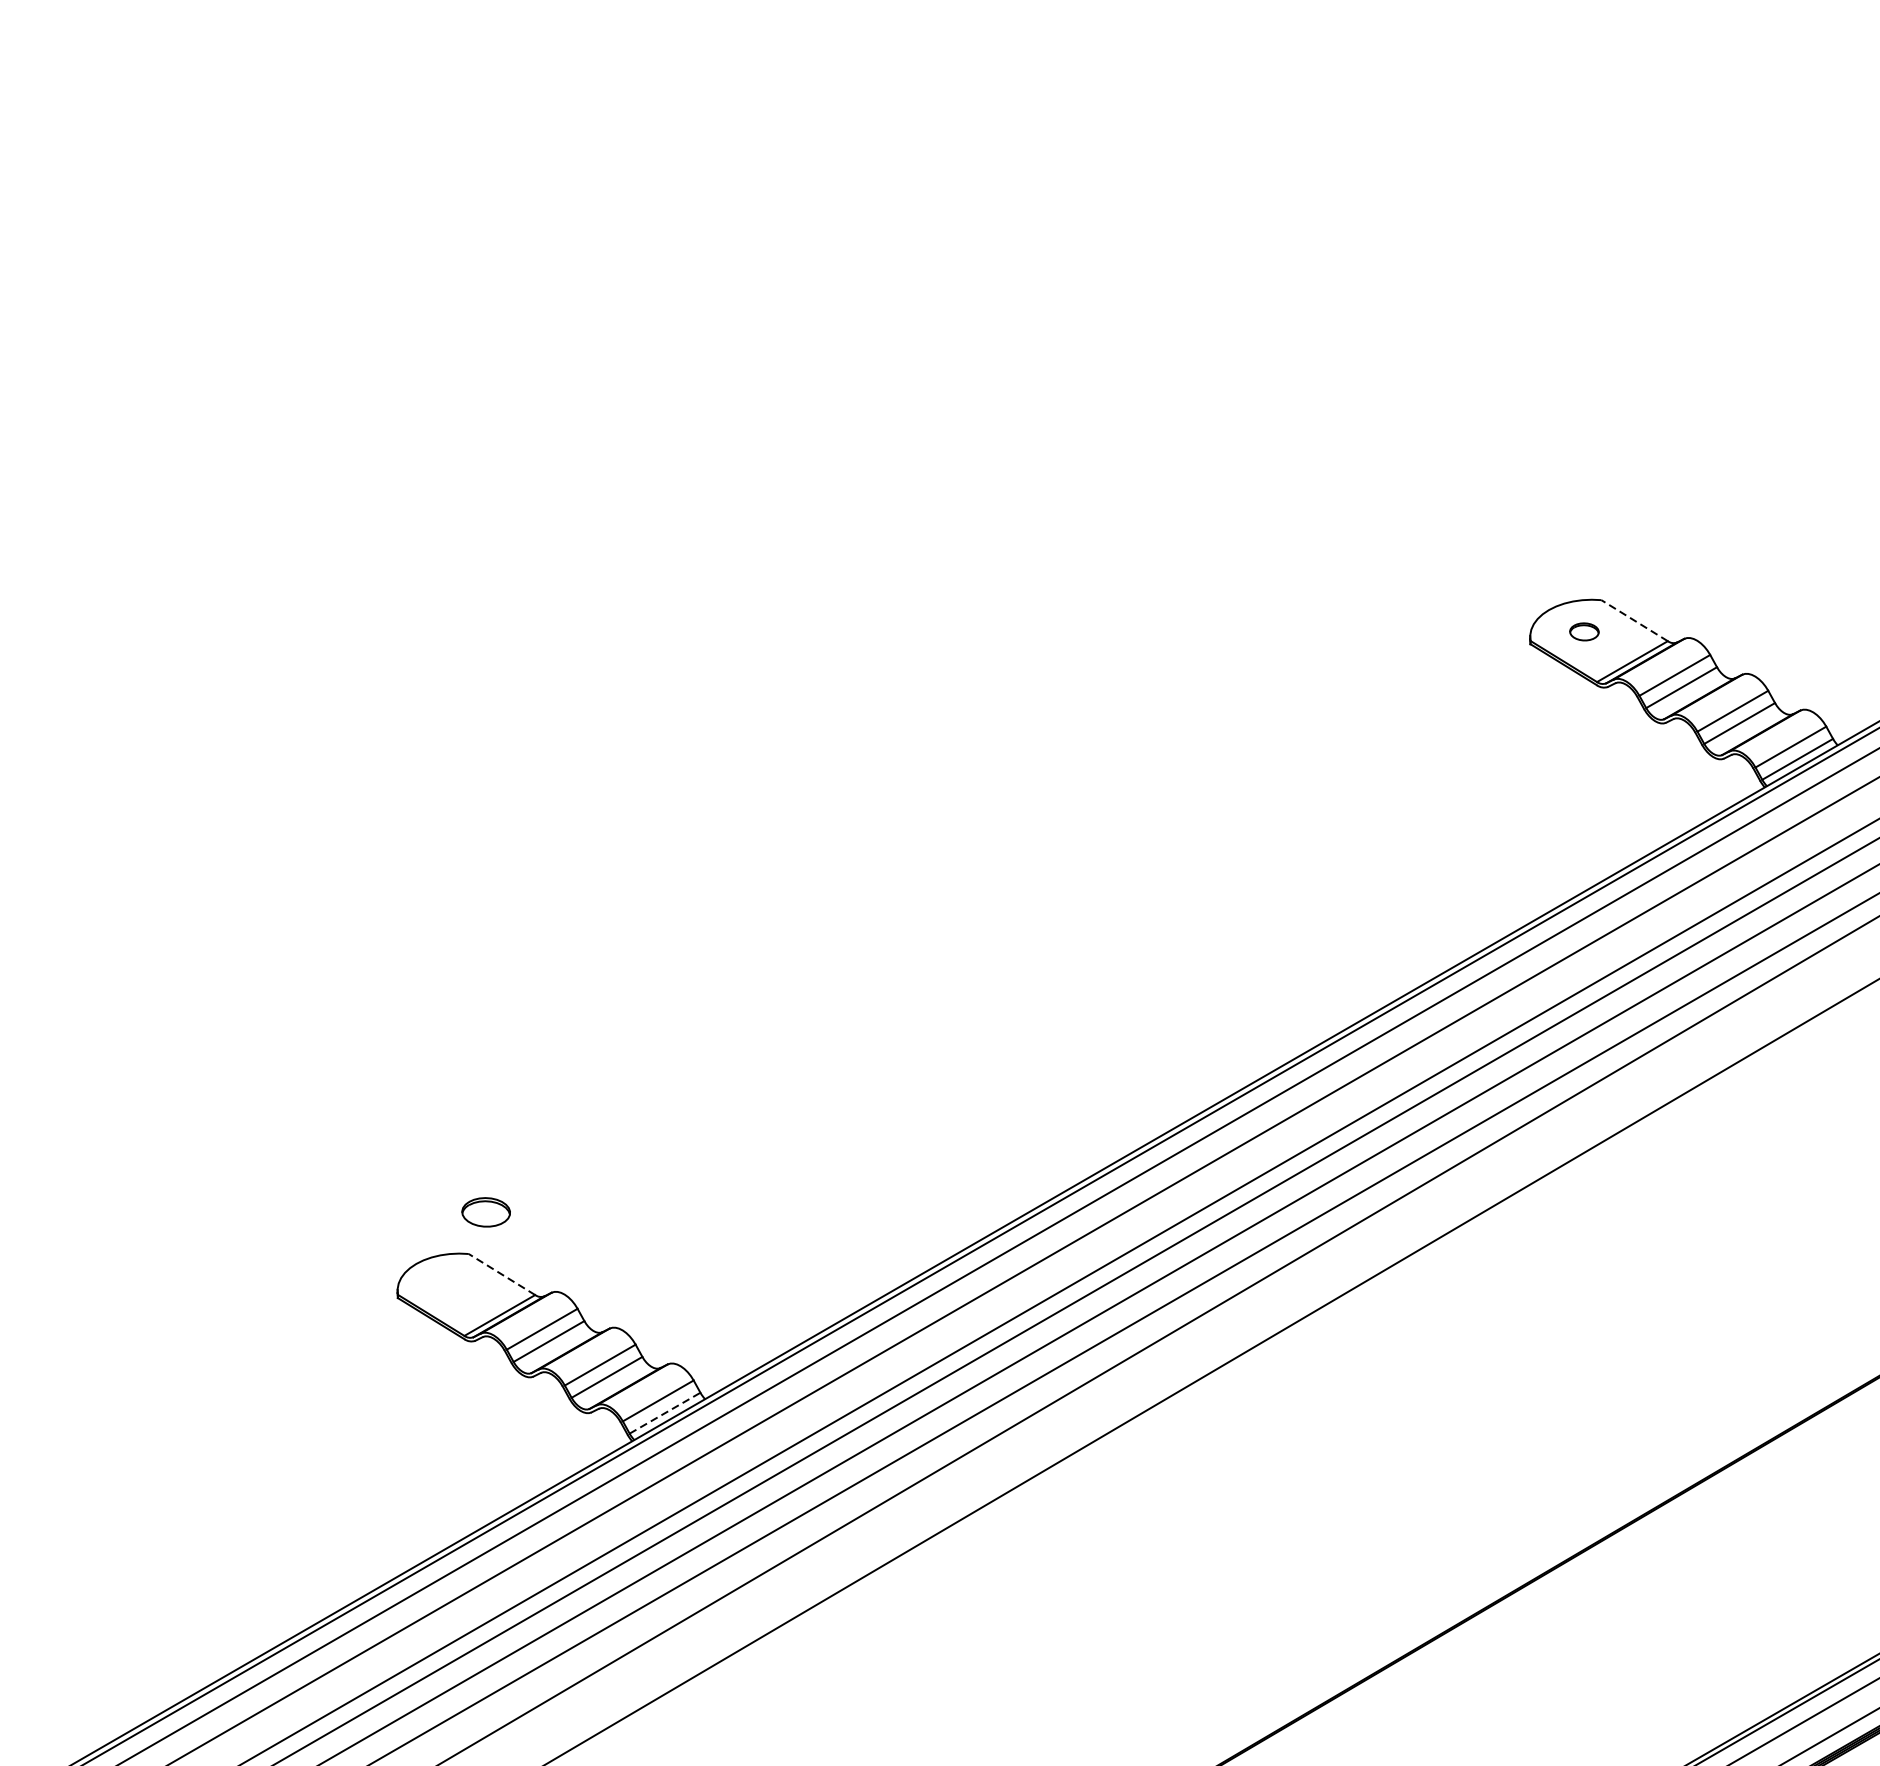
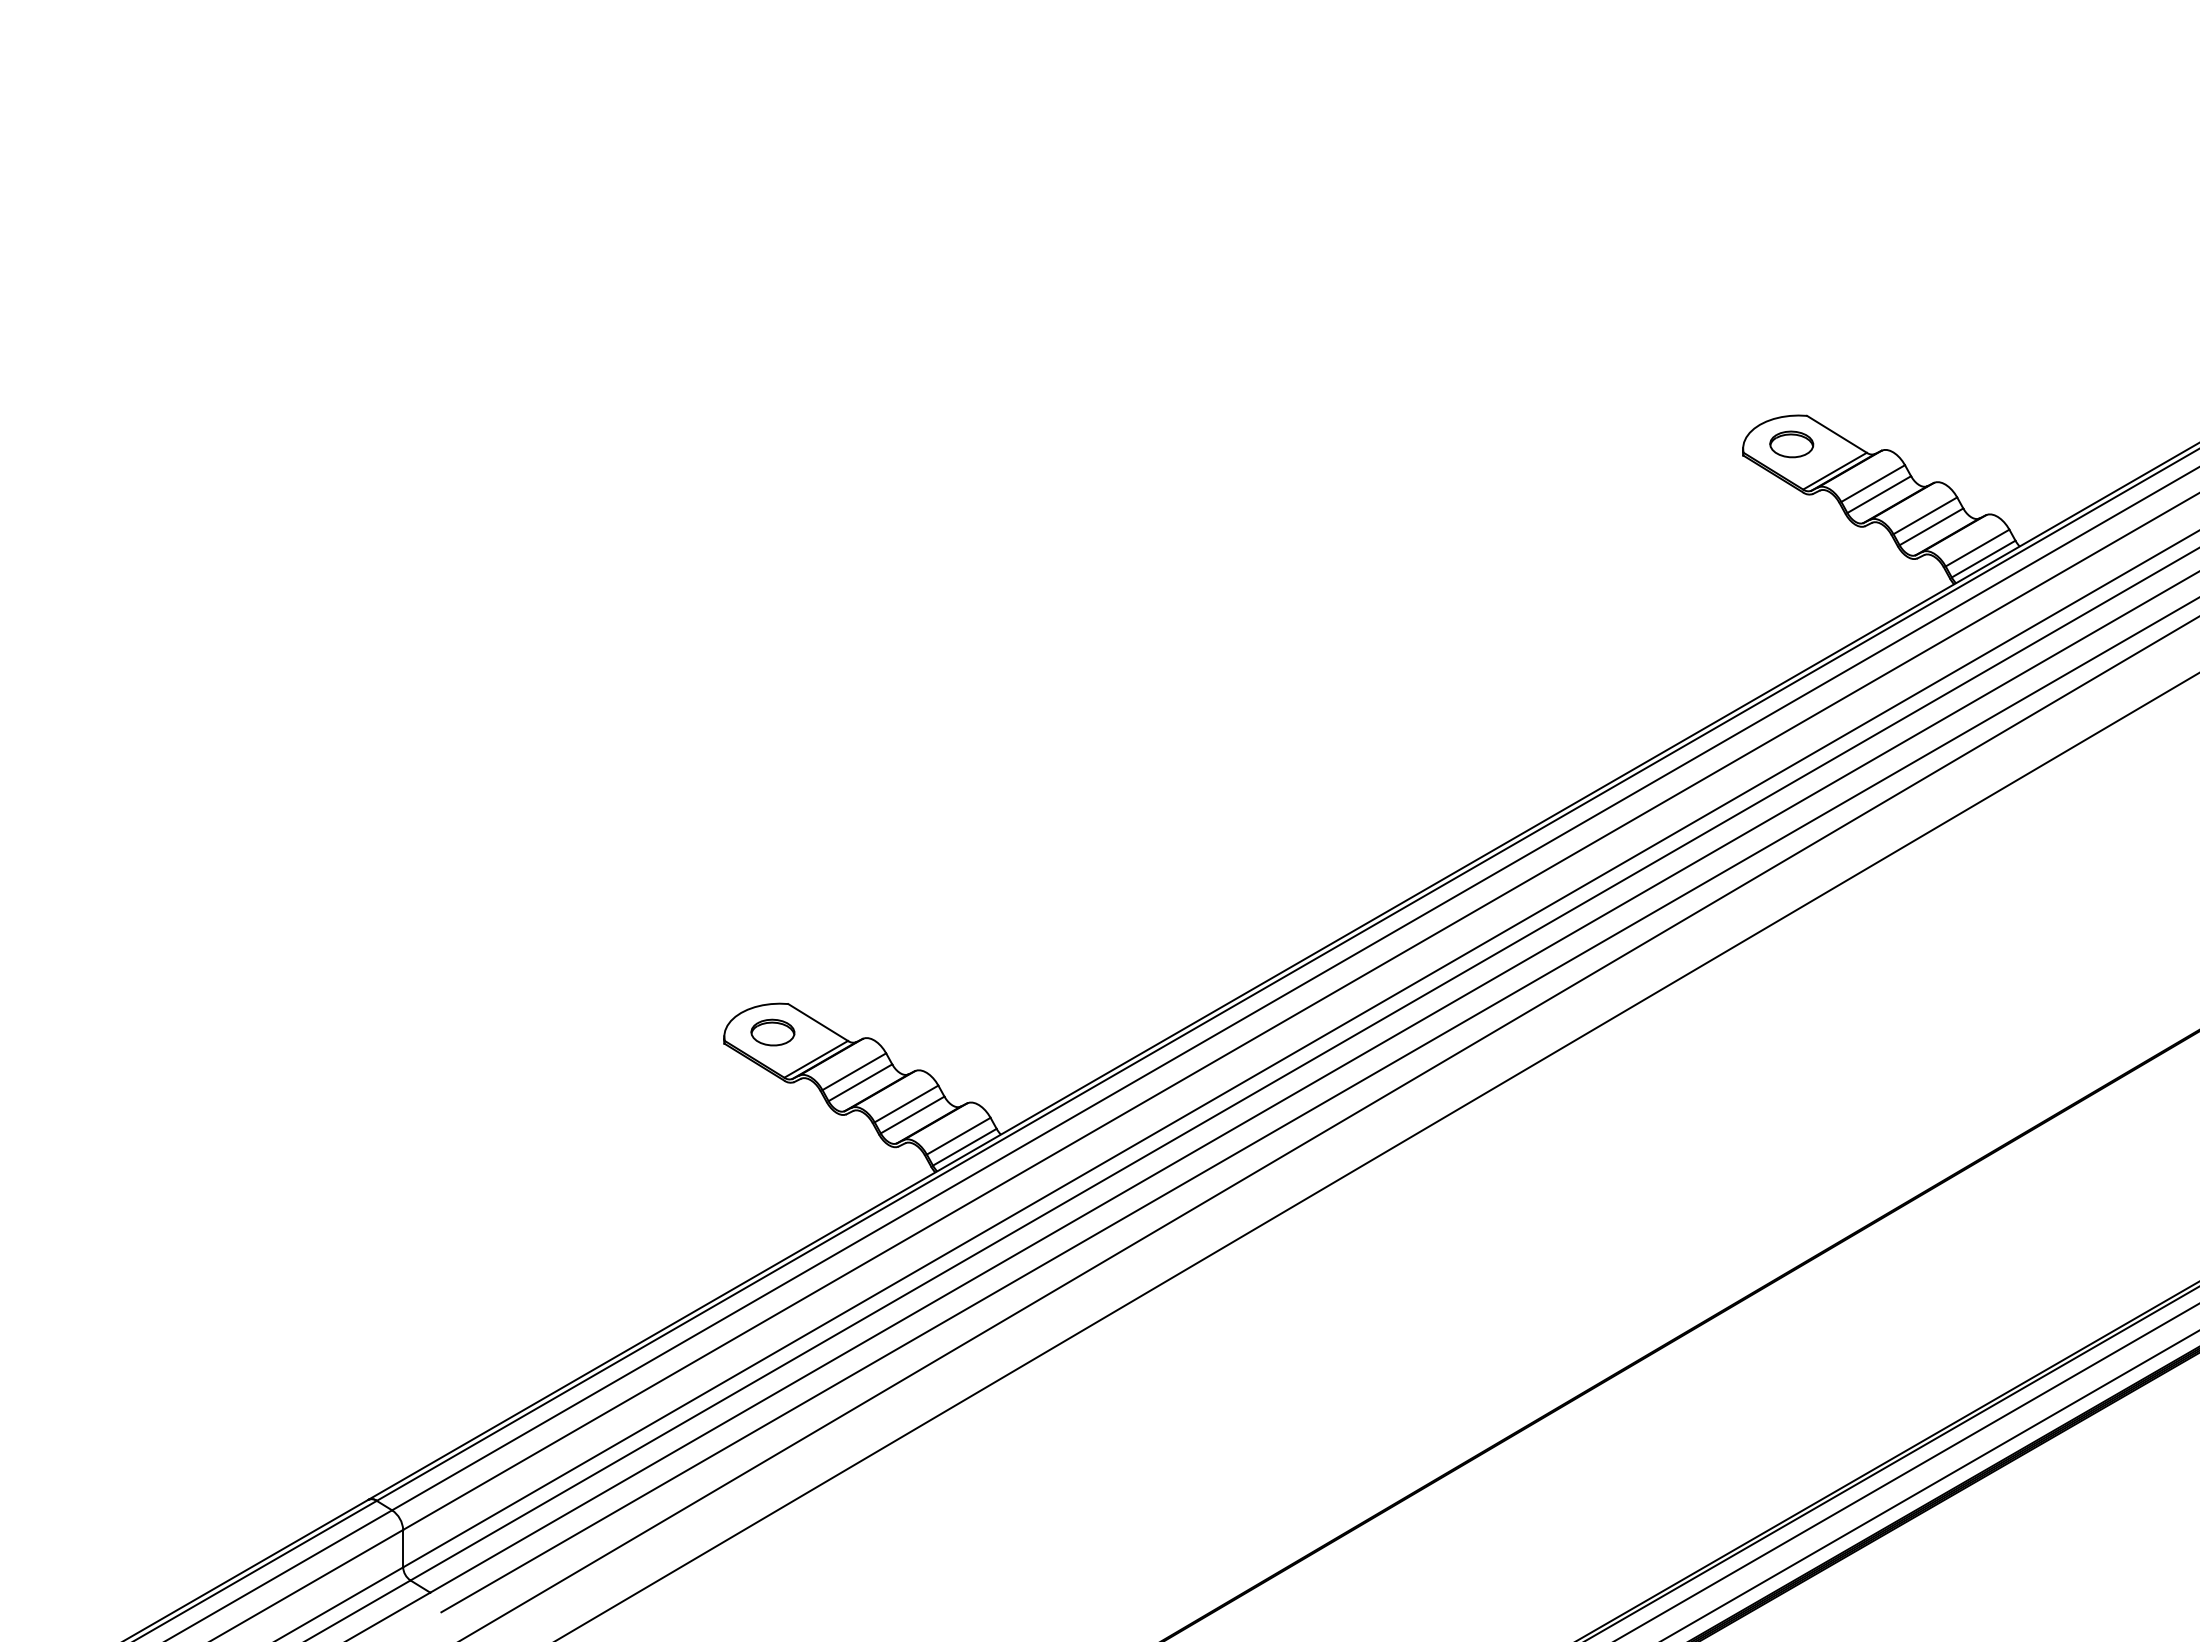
line: (1634, 620) -> (1836, 434), dashed -> solid
part: (1584, 631) -> (1791, 444), size x1.67
part: (485, 1212) -> (772, 1032), moved
line: (501, 1274) -> (817, 1022), dashed -> solid
line: (664, 1413) -> (964, 1147), dashed -> solid

